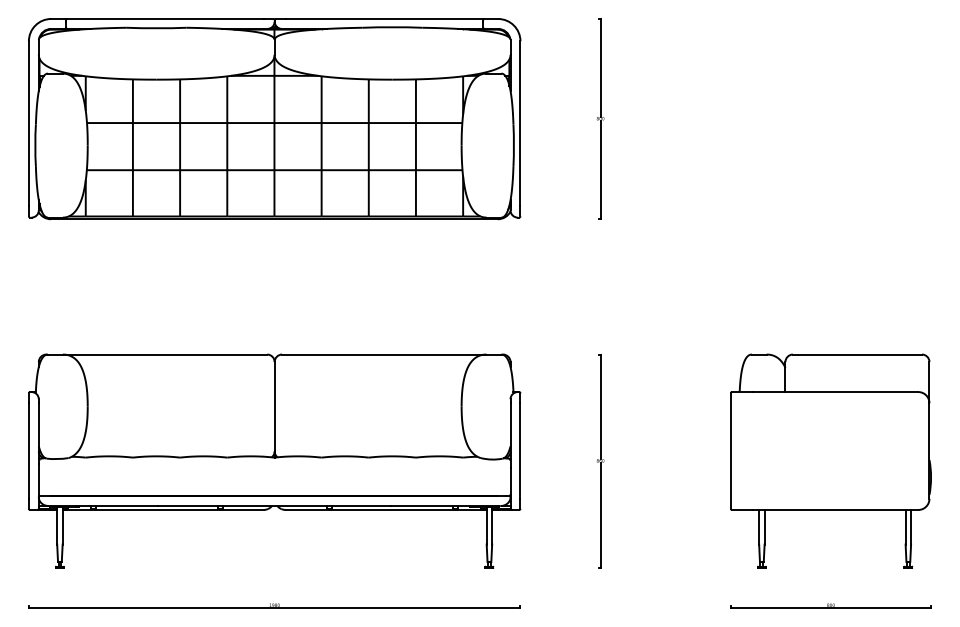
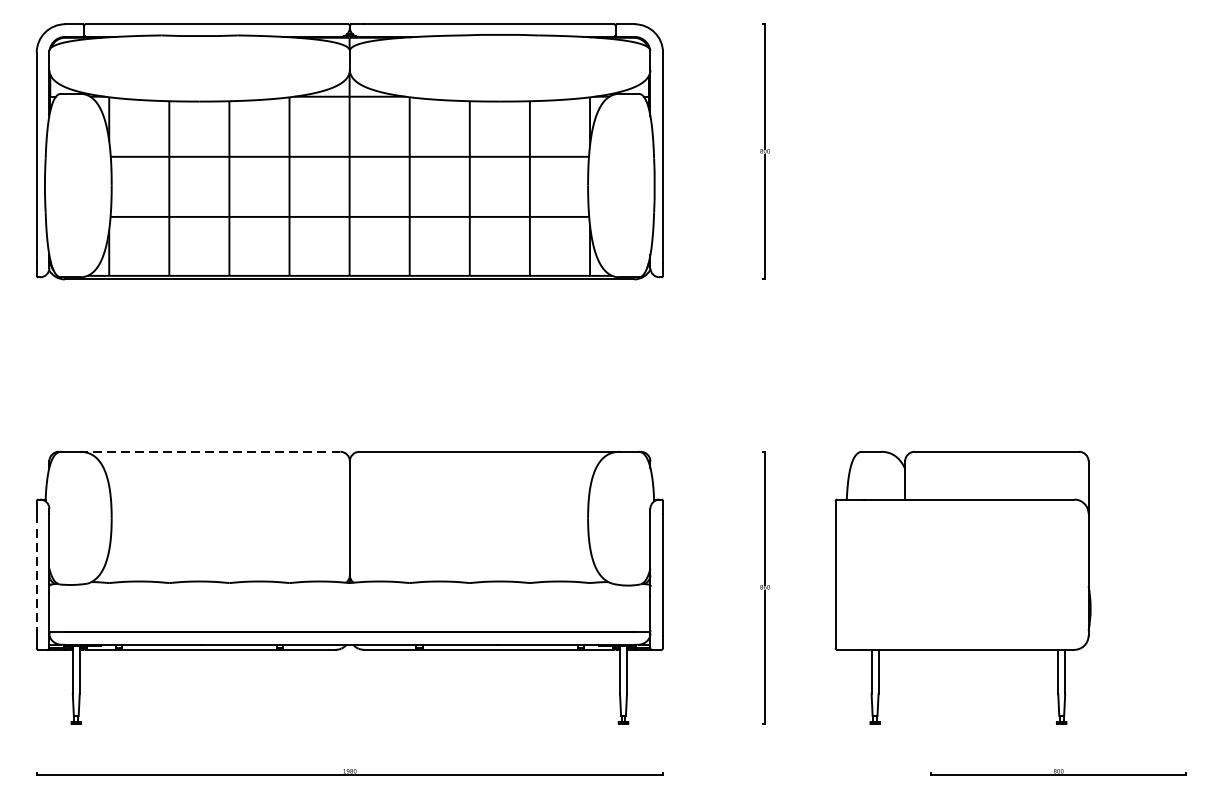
line: (164, 354) -> (209, 451), solid -> dashed
line: (28, 451) -> (36, 575), solid -> dashed
part: (830, 460) -> (962, 586), moved

